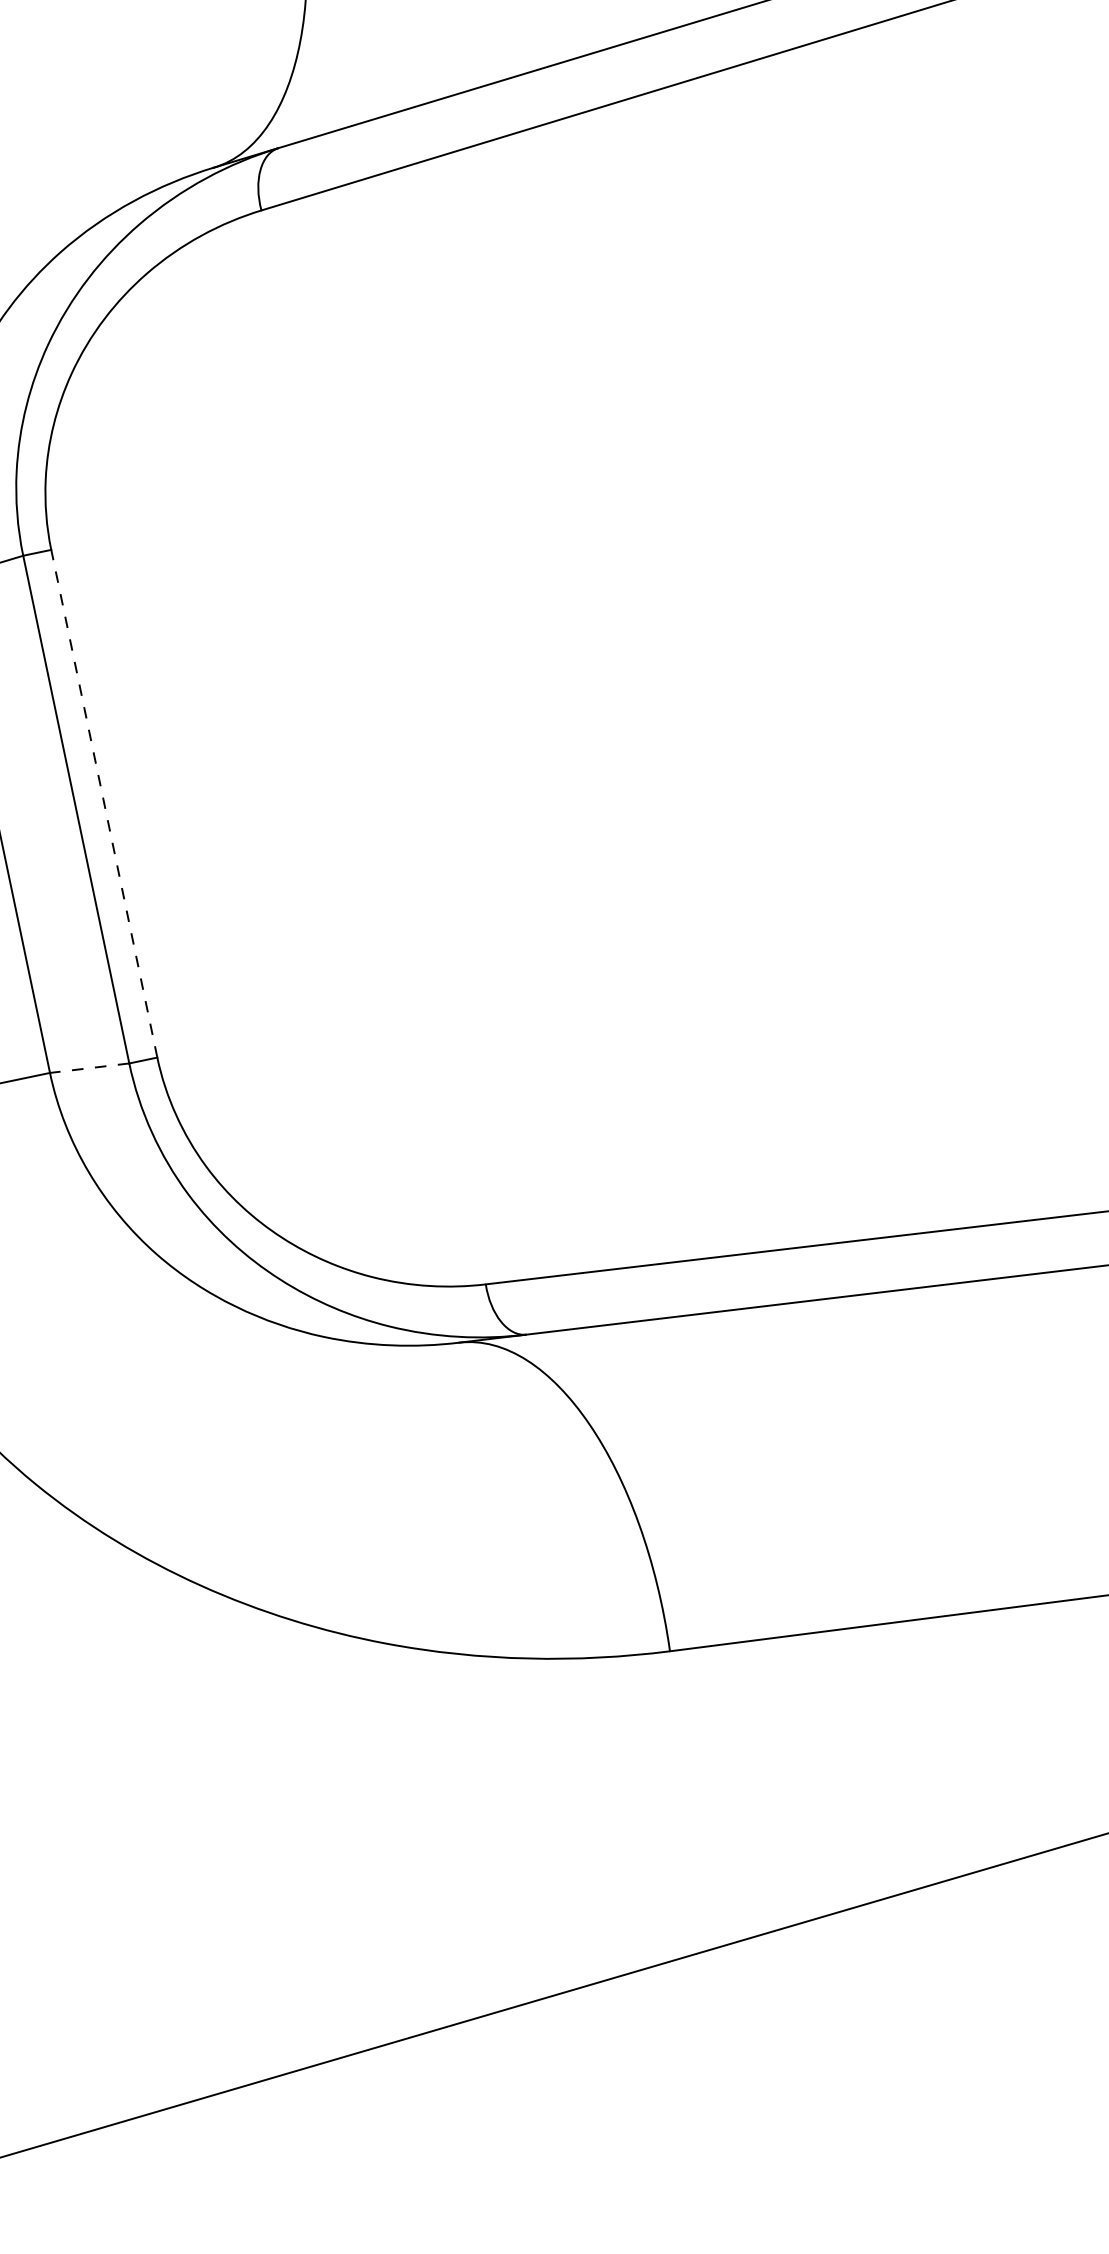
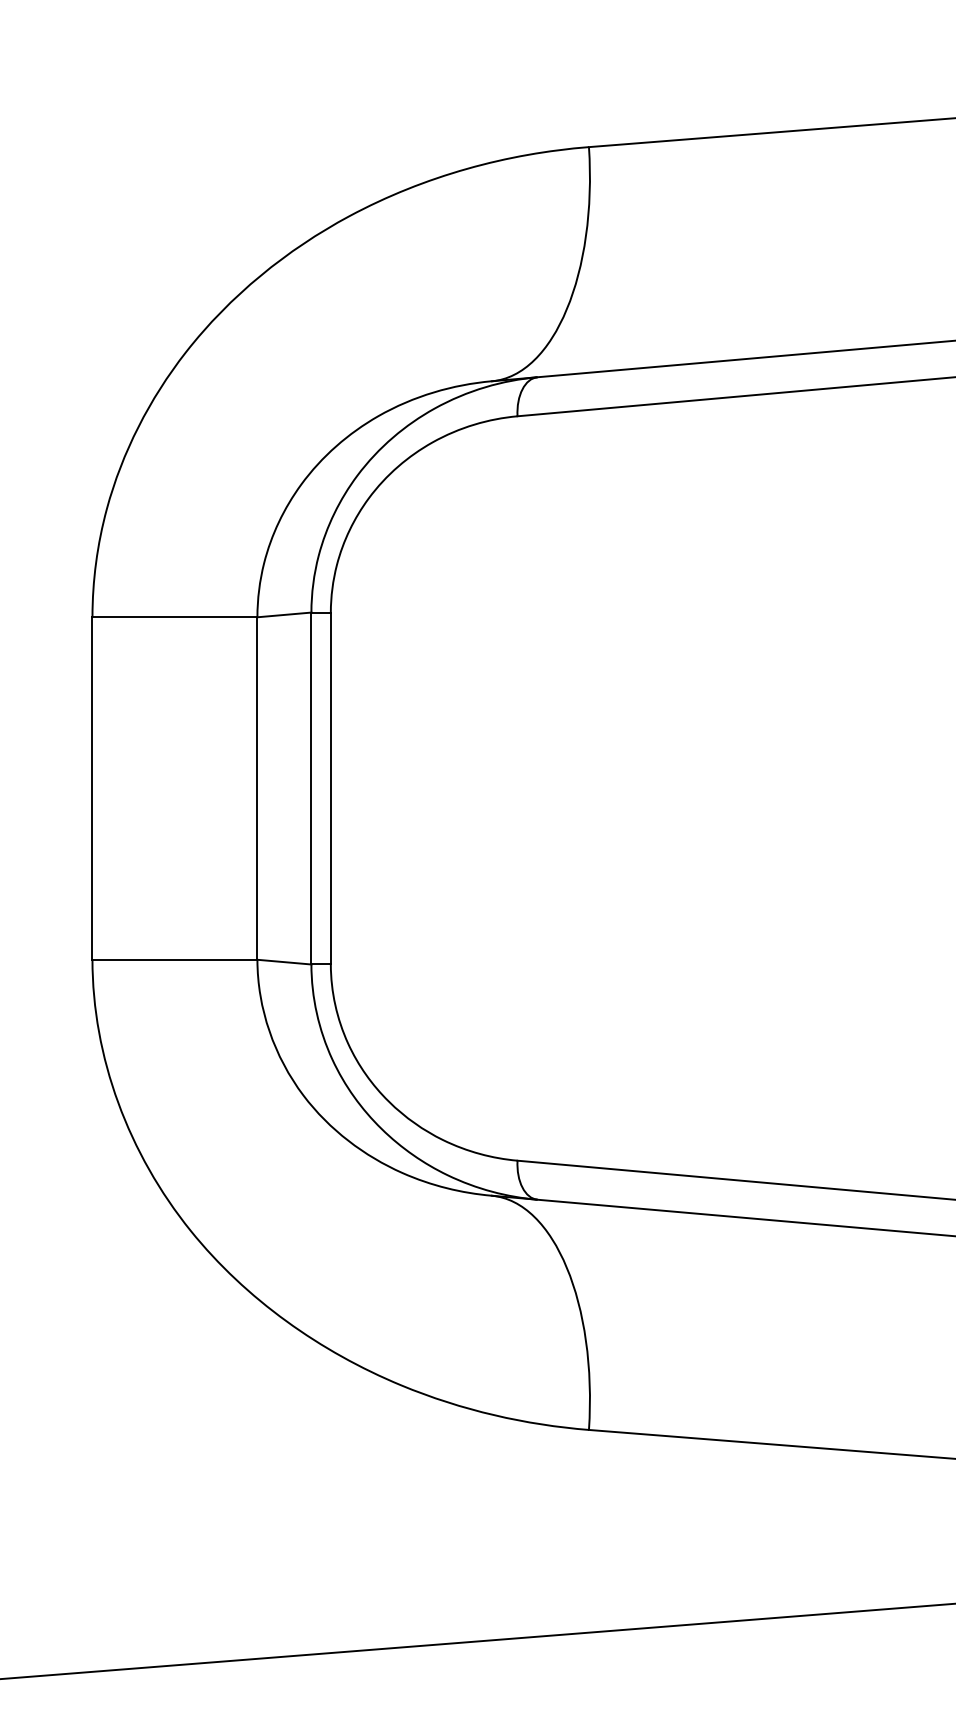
line: (103, 803) -> (330, 788), dashed -> solid
line: (88, 1068) -> (283, 962), dashed -> solid

